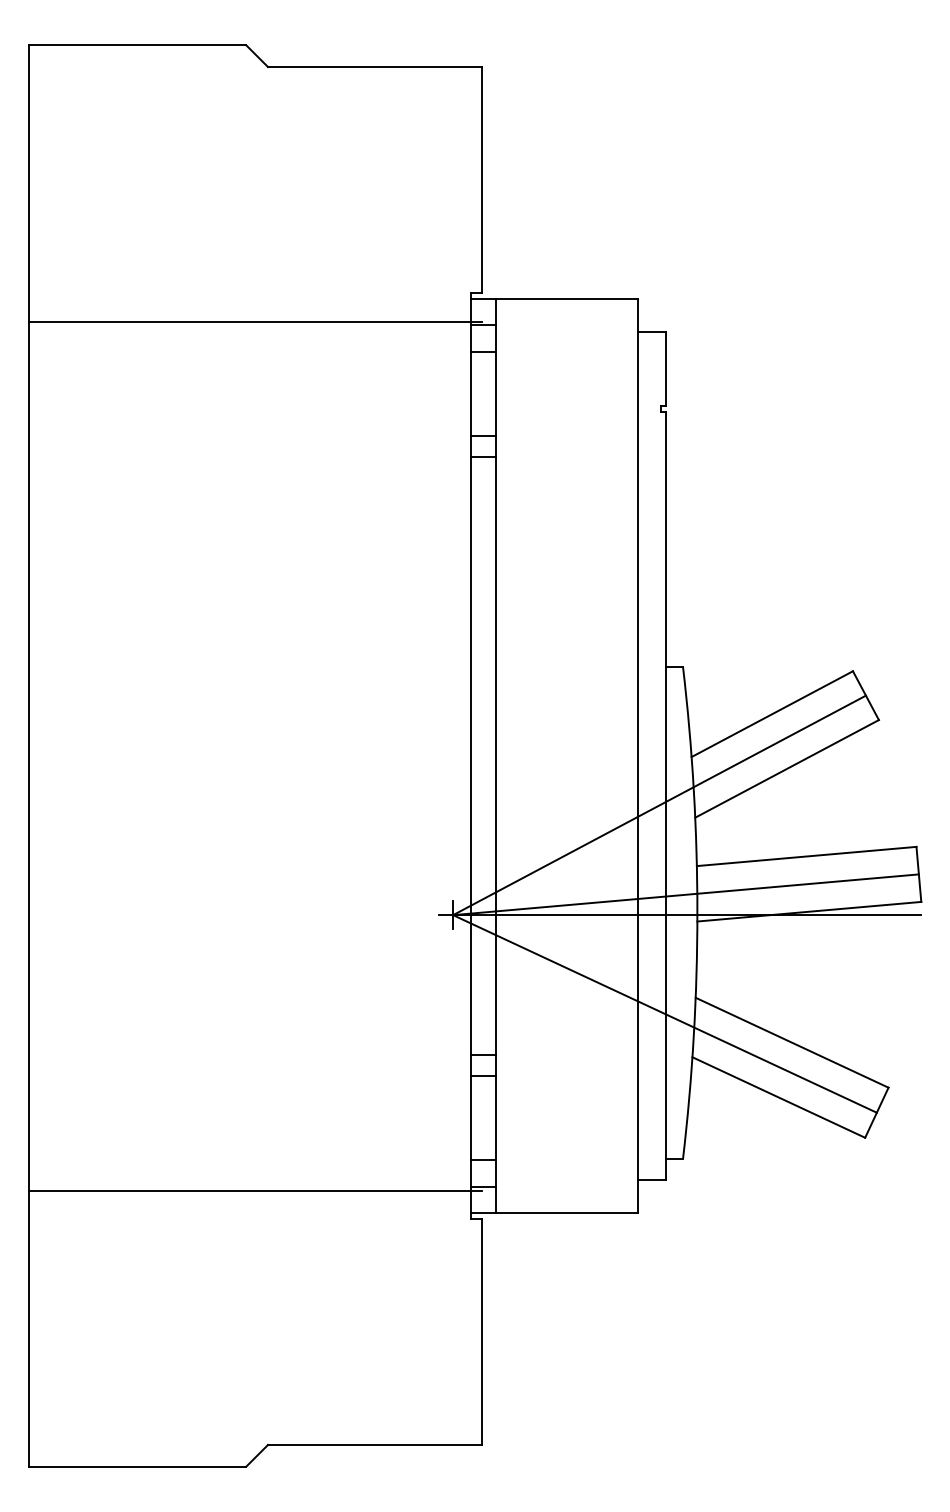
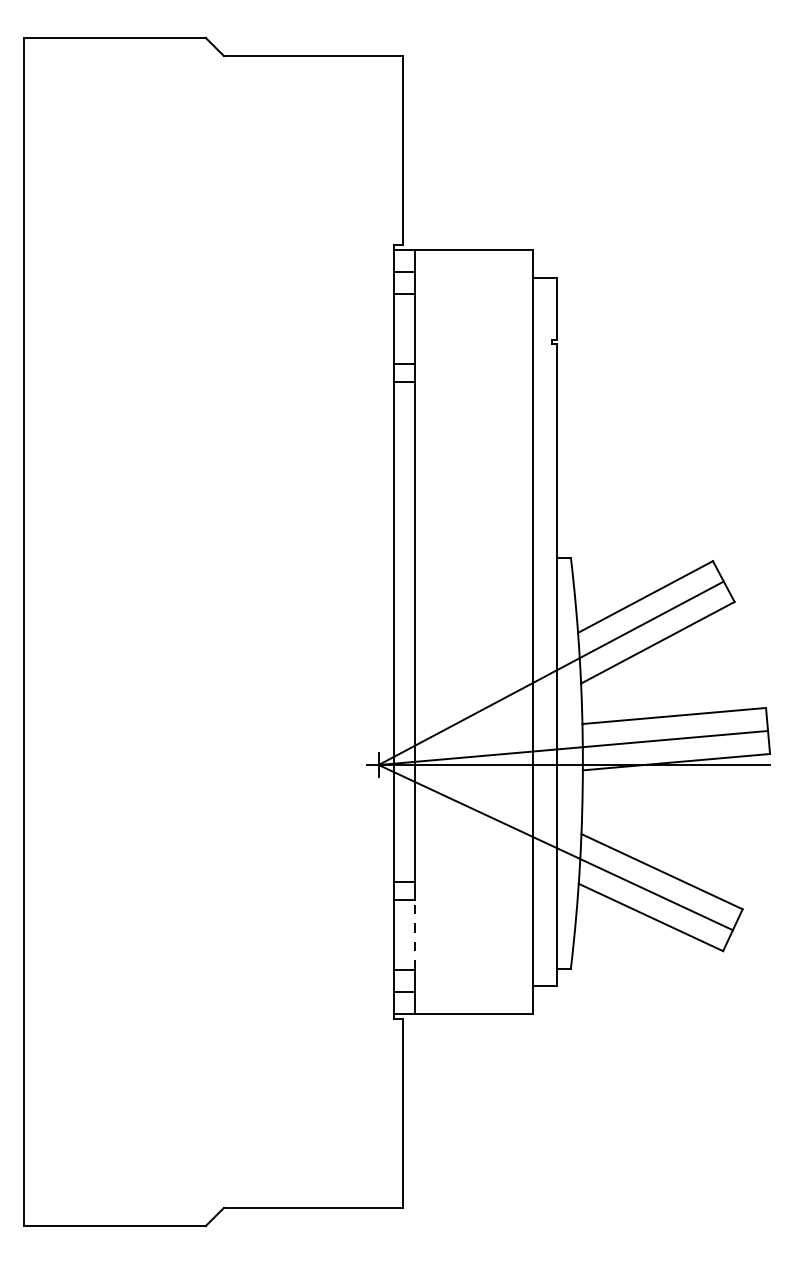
line: (255, 321) -> (213, 268), removed
line: (495, 1117) -> (414, 934), solid -> dashed
line: (255, 1192) -> (213, 996), removed

